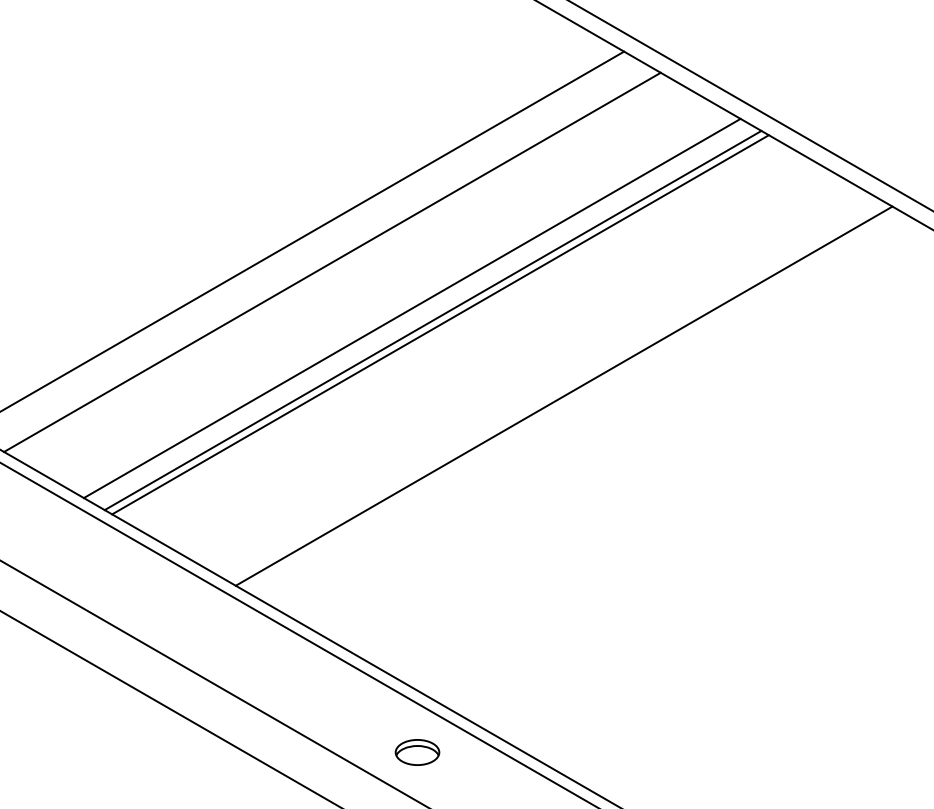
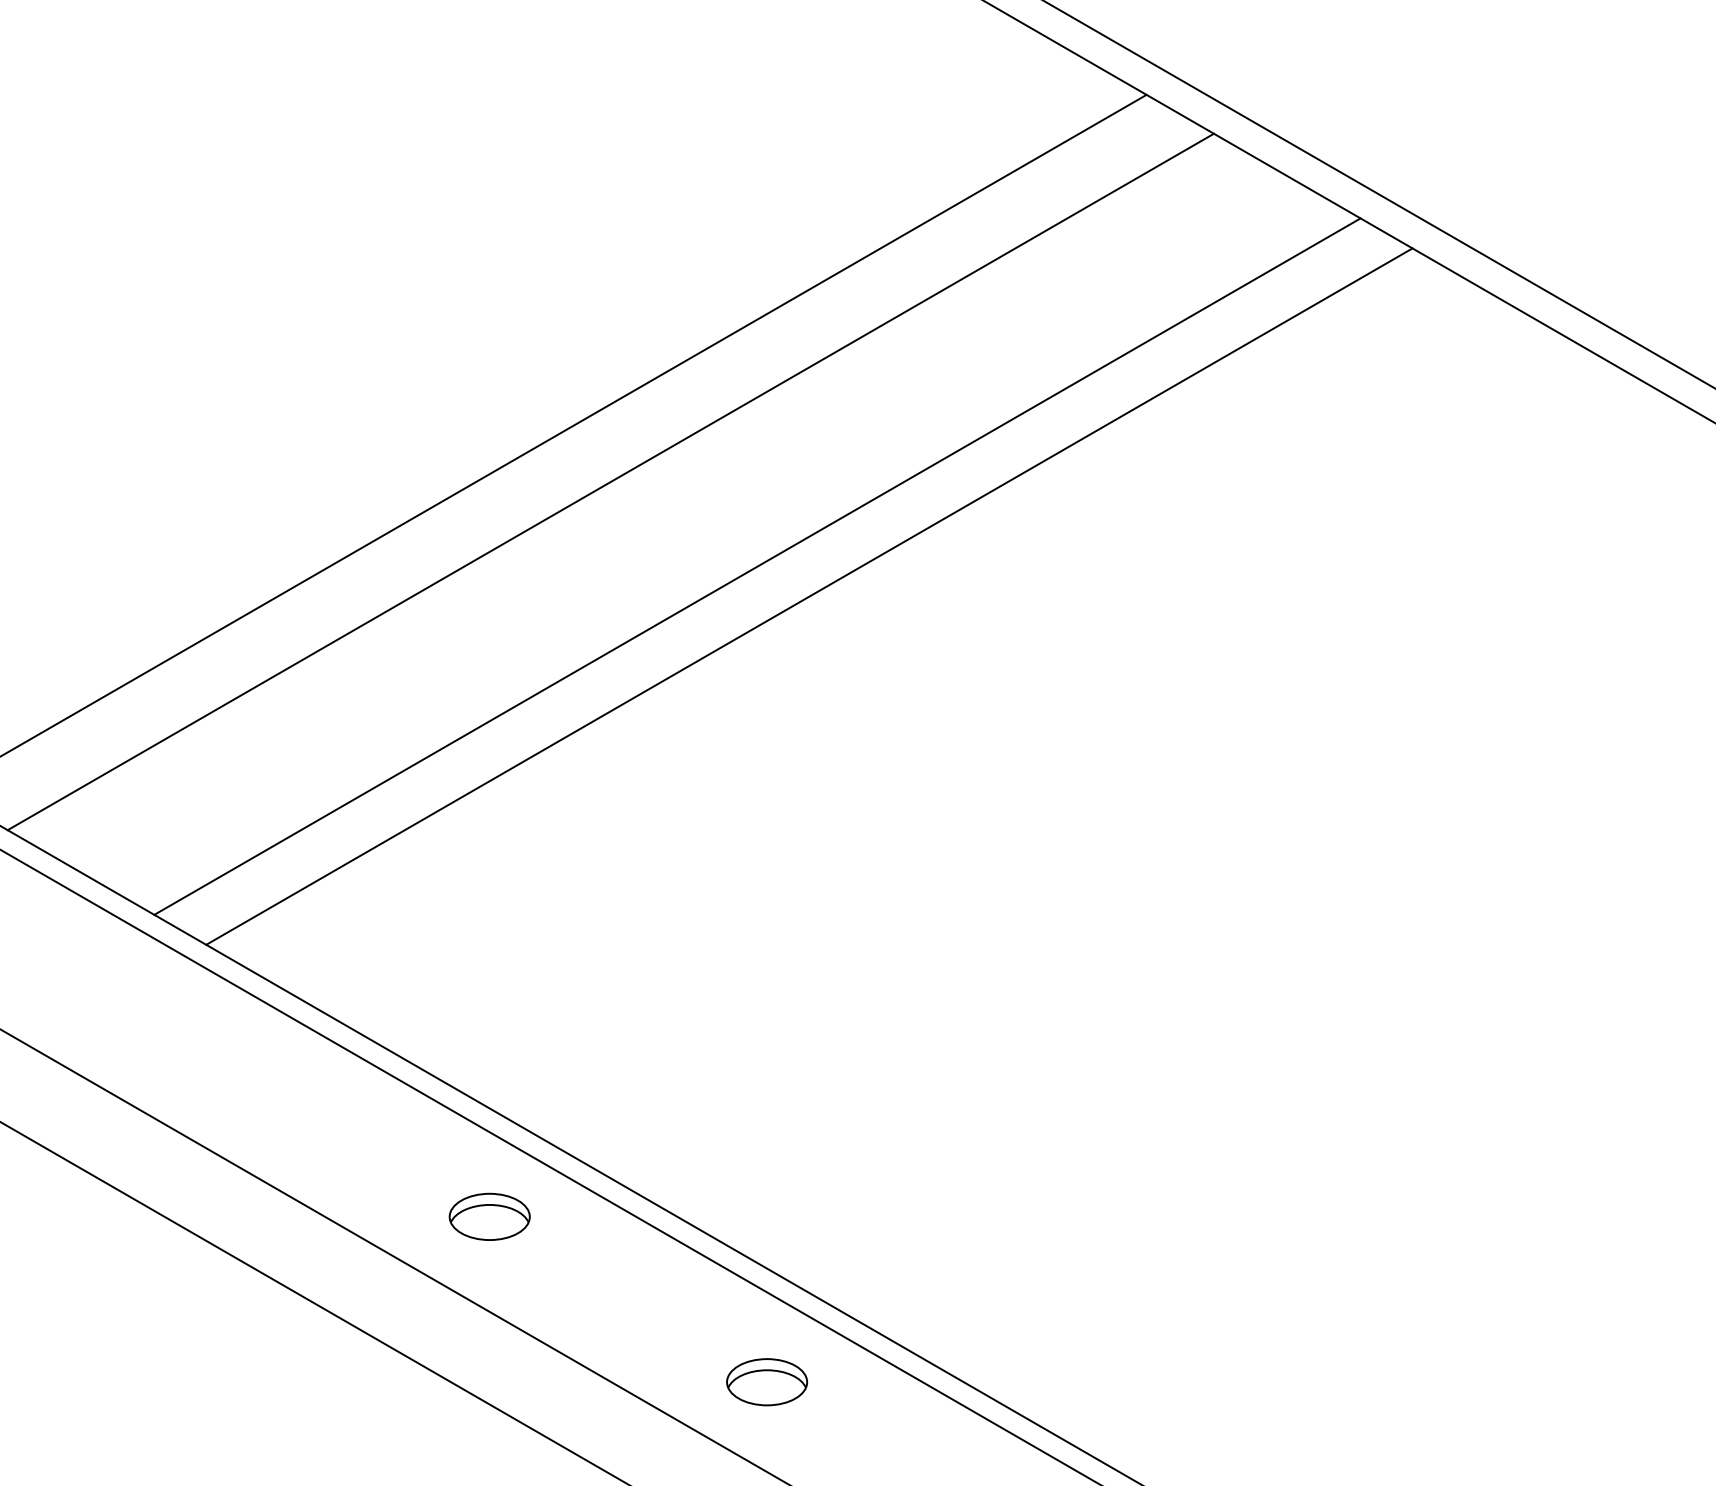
line: (432, 320) -> (794, 588), removed
line: (563, 395) -> (1035, 726), removed
part: (266, 662) -> (489, 1216), added

